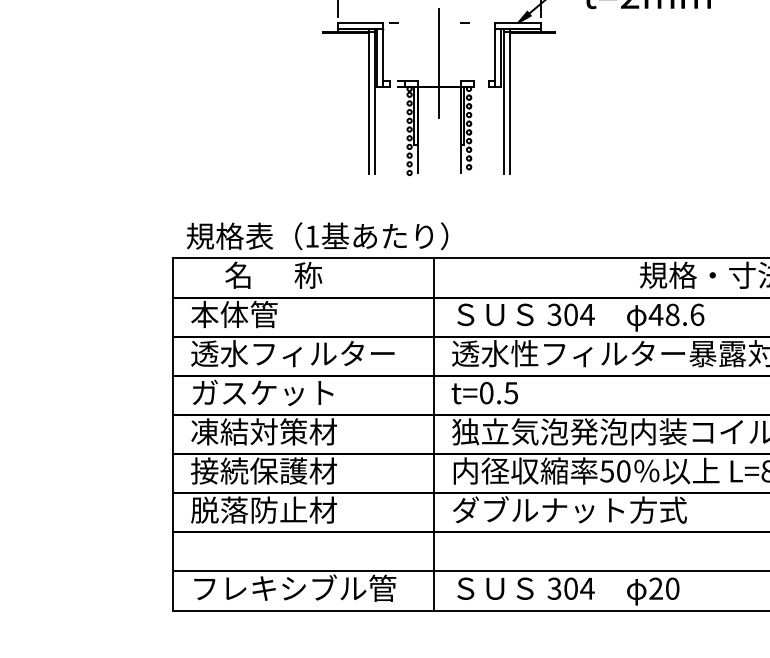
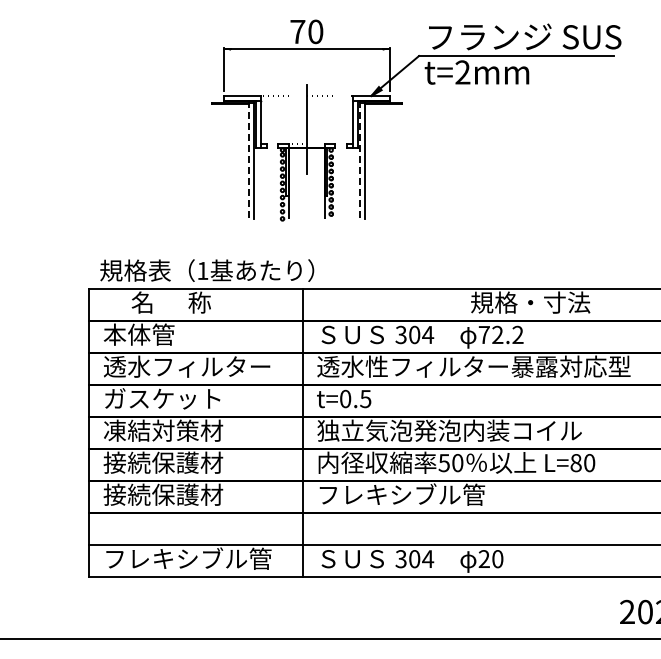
line: (369, 101) -> (249, 160), solid -> dashed
line: (503, 101) -> (359, 160), solid -> dashed
text: (675, 314) -> (500, 334), 48.6 -> 72.2
text: (248, 509) -> (150, 494), 脱落防止材 -> 接続保護材
text: (569, 509) -> (413, 494), ダブルナット方式 -> フレキシブル管

